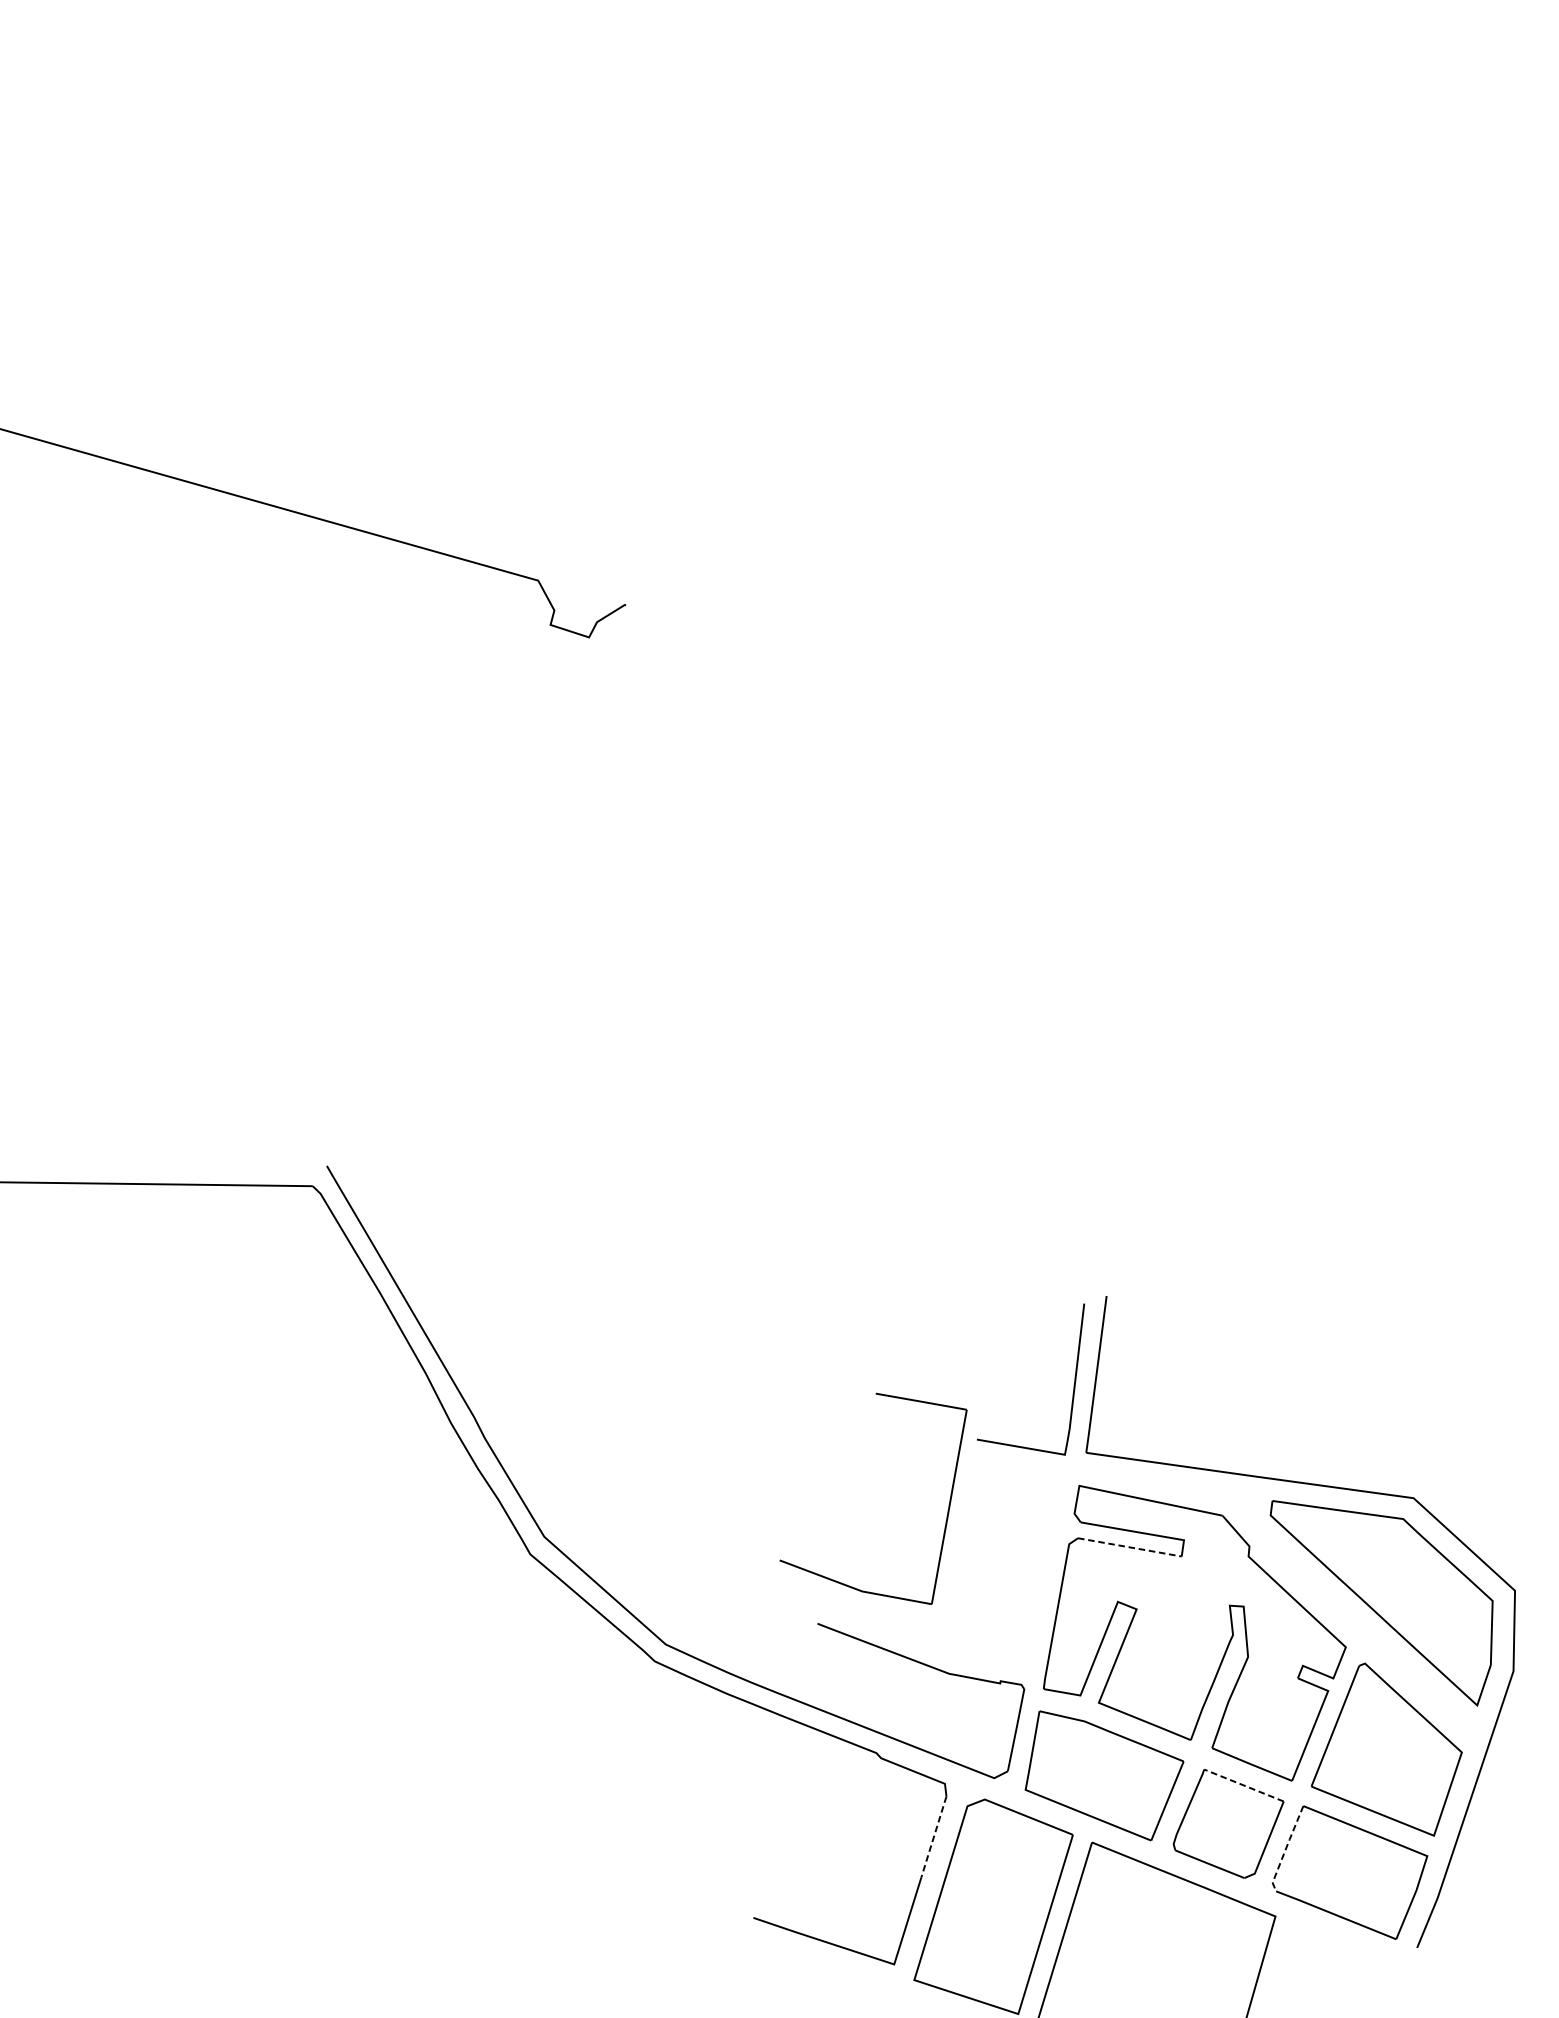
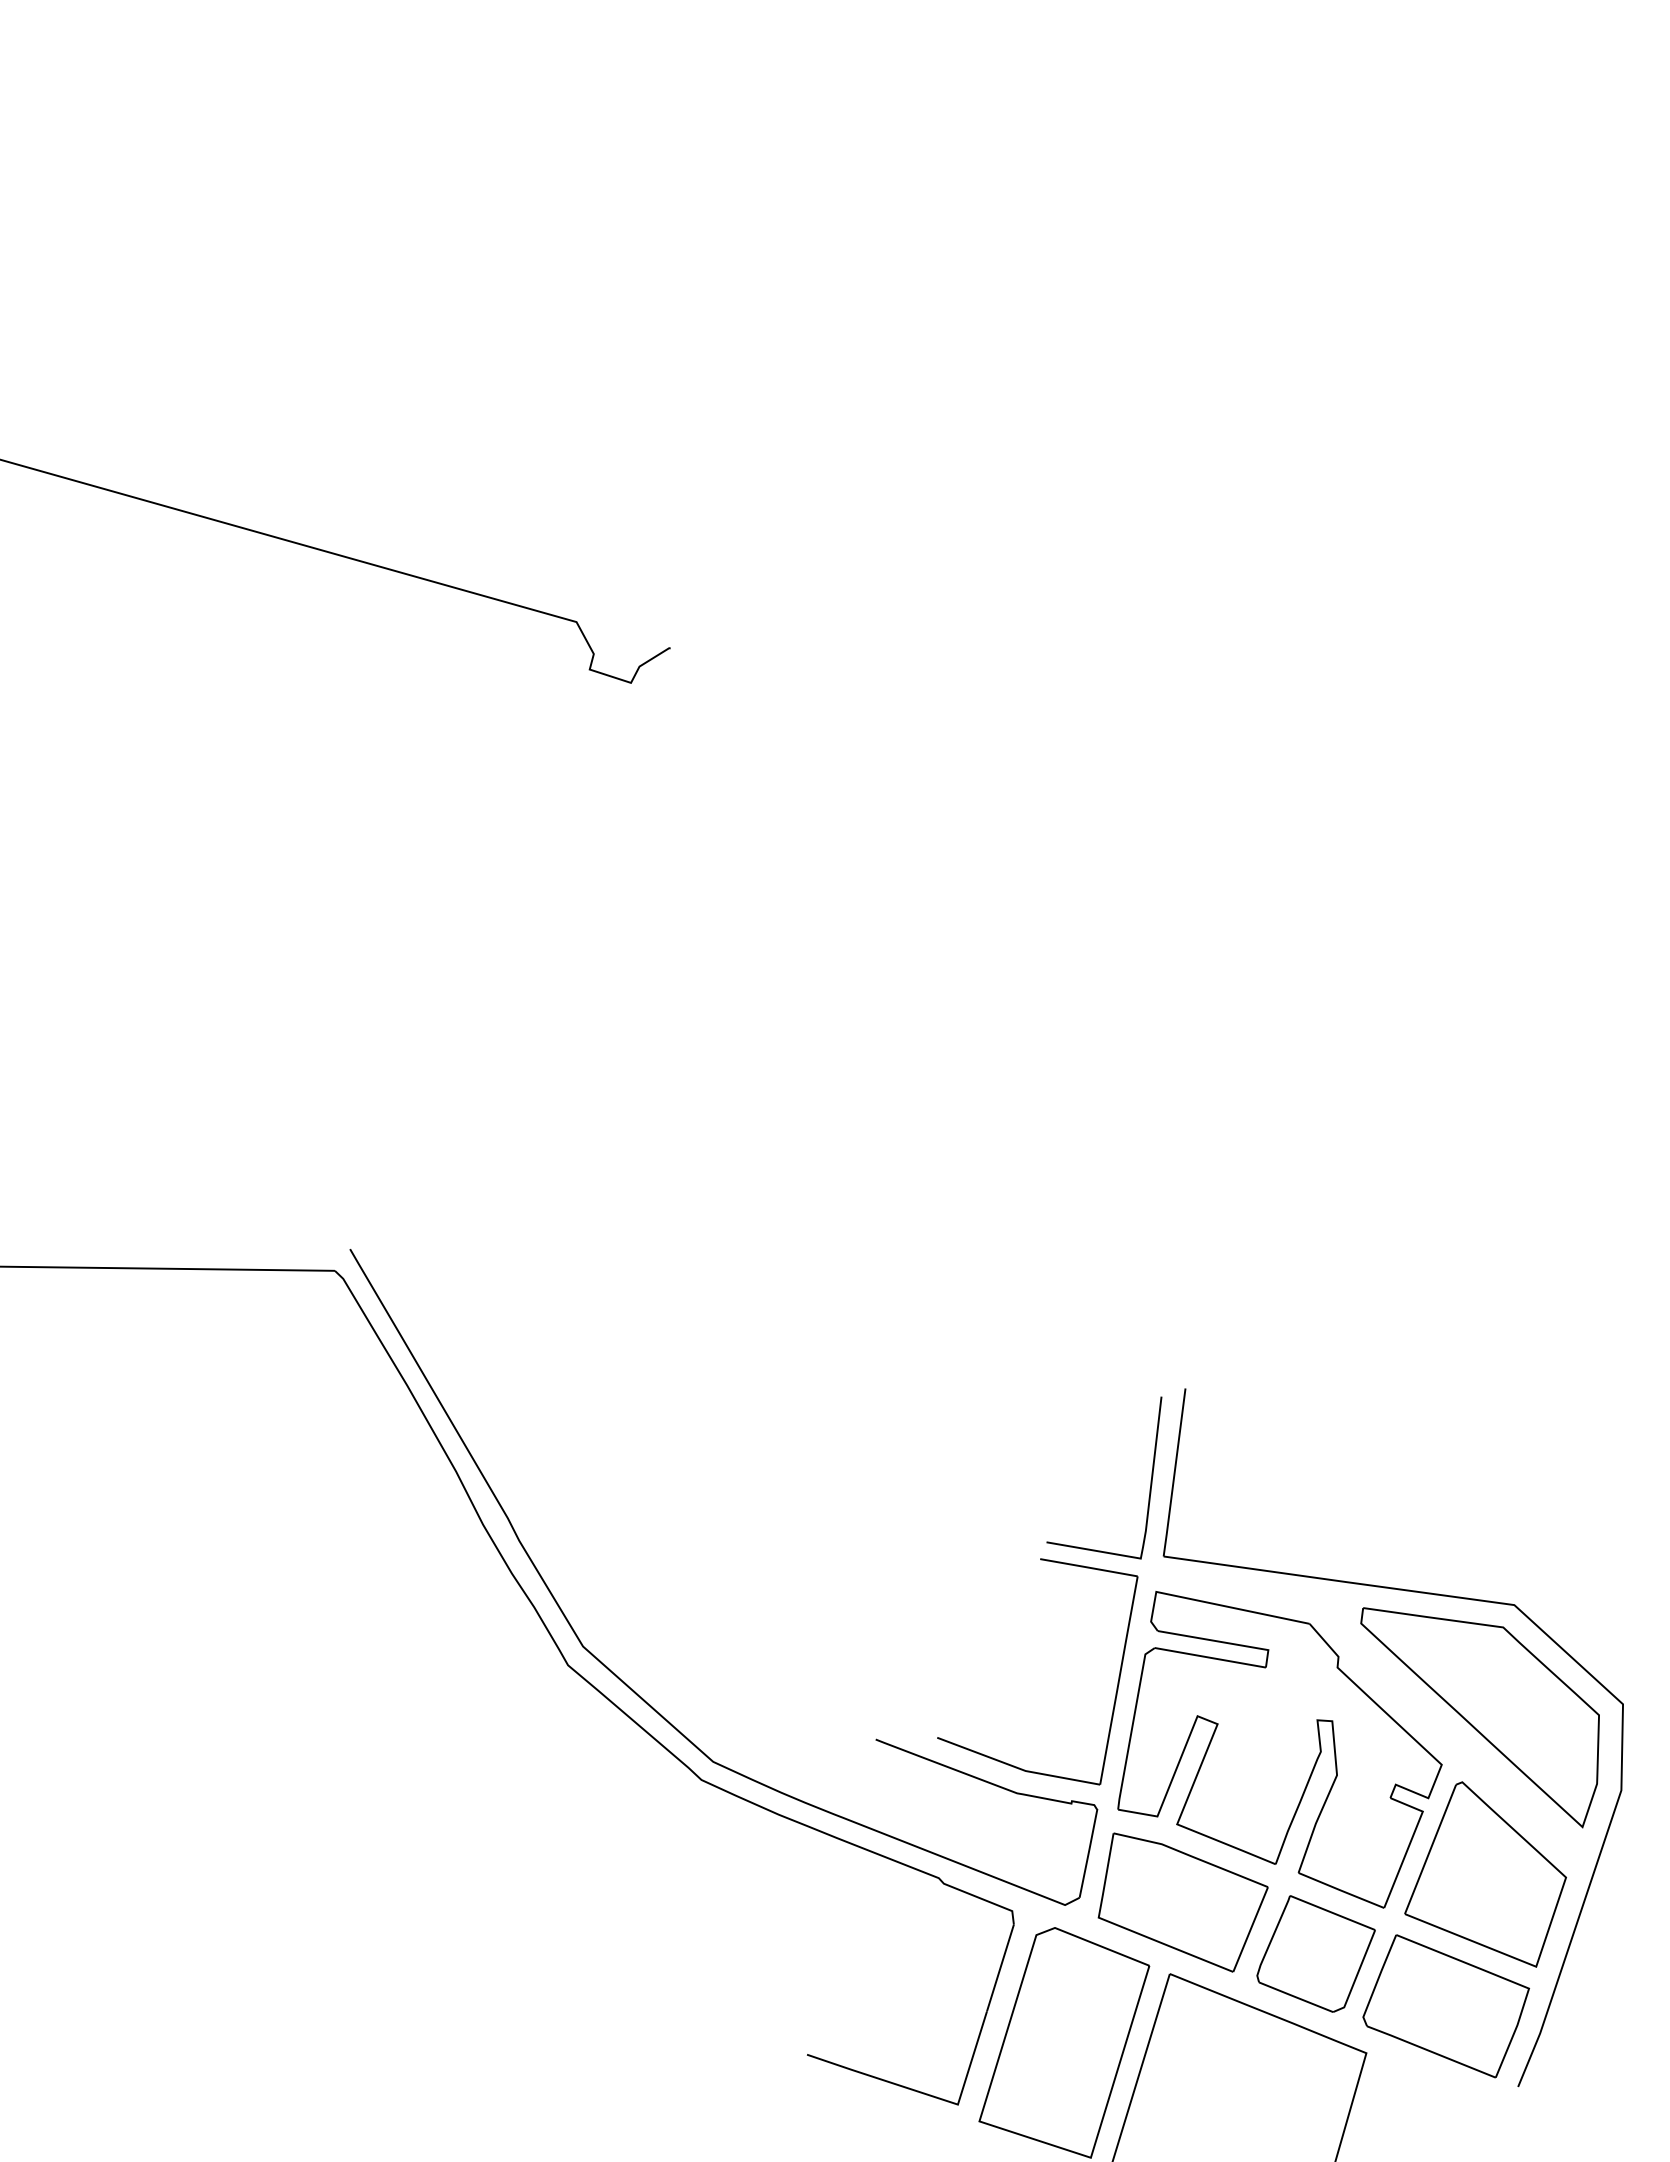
part: (947, 1513) -> (1116, 1687), moved
line: (1129, 1547) -> (1210, 1657), dashed -> solid
line: (1243, 1785) -> (1332, 1912), dashed -> solid
line: (933, 1837) -> (1000, 1968), dashed -> solid
line: (1285, 1848) -> (1377, 1980), dashed -> solid

